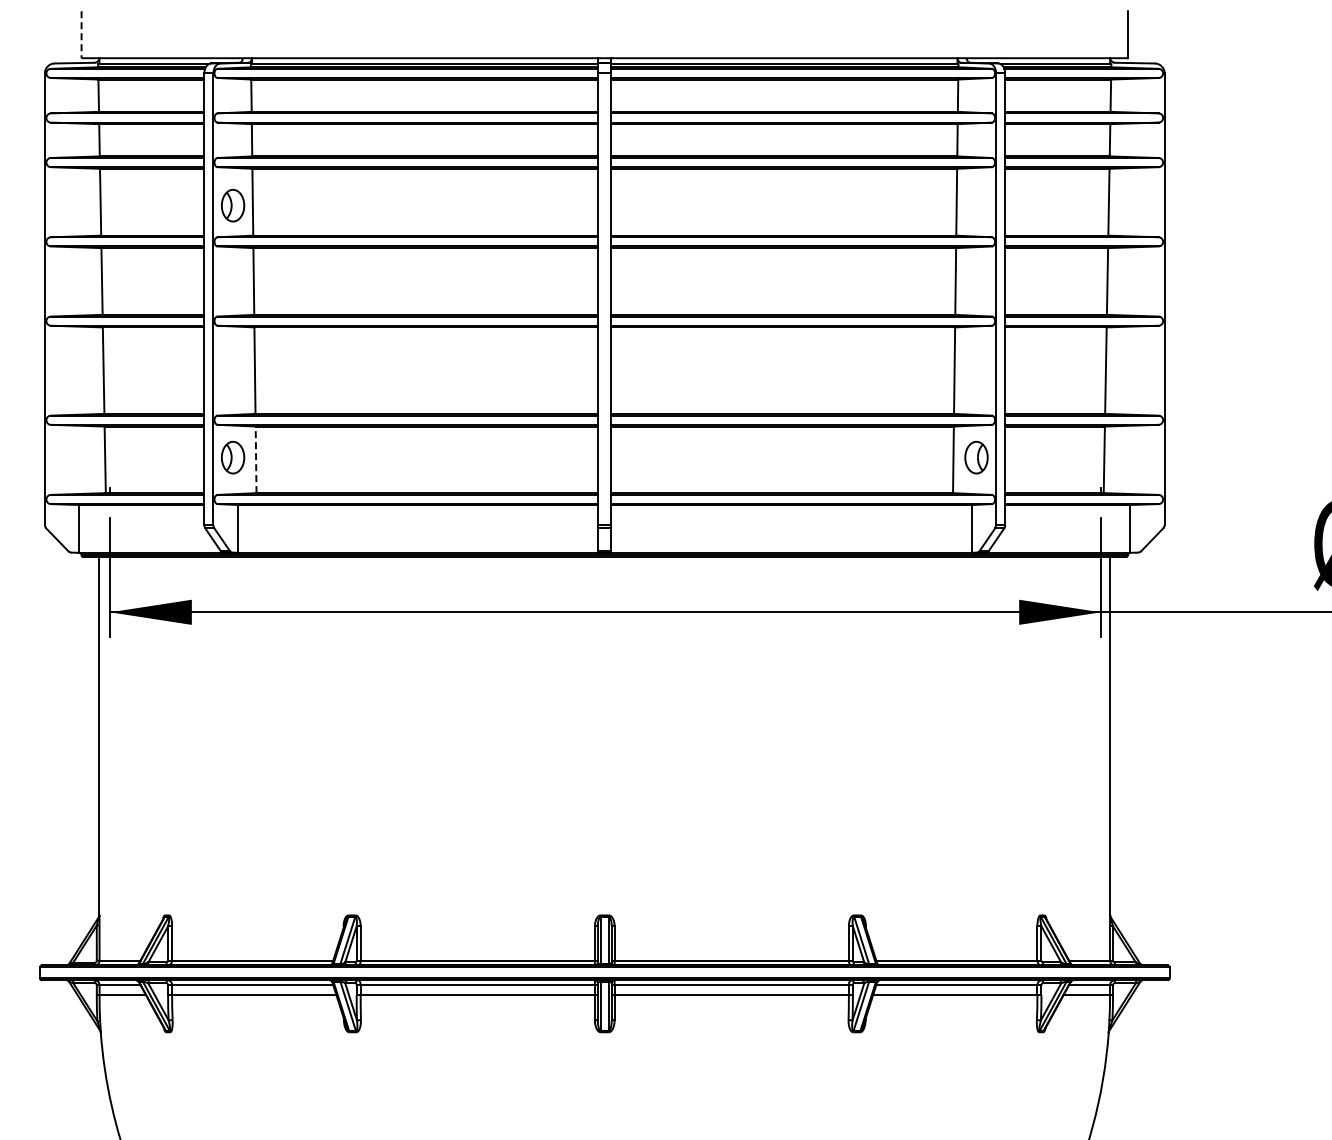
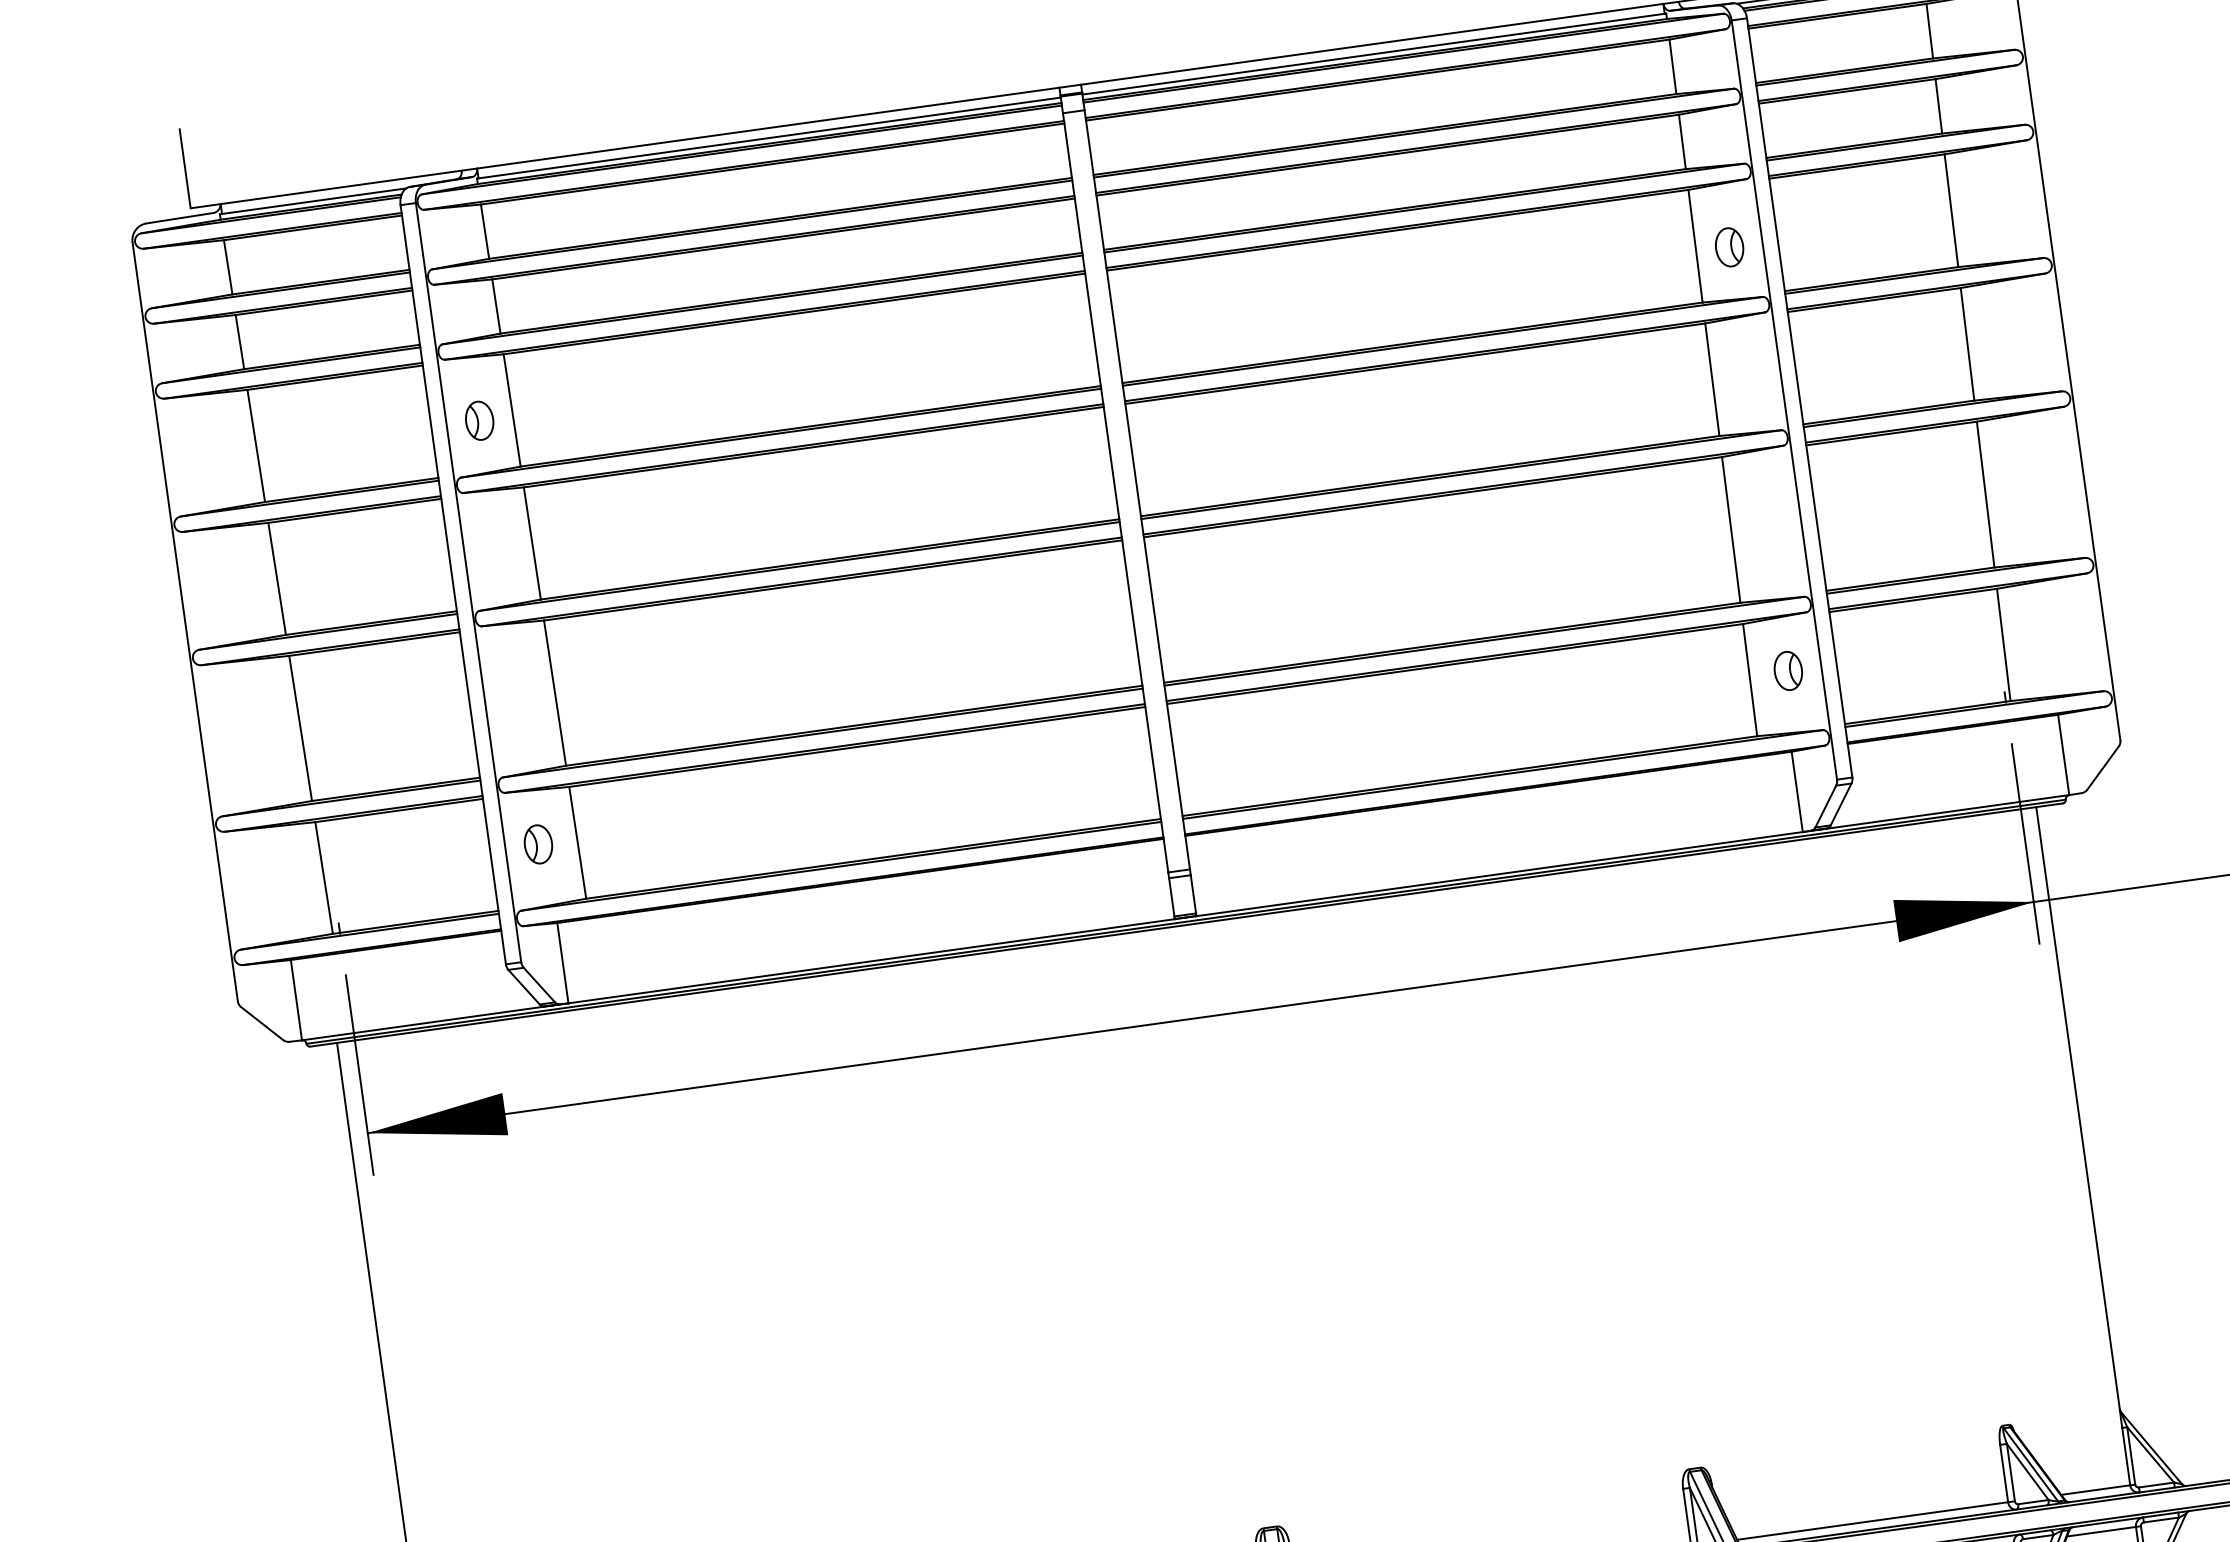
line: (81, 35) -> (185, 170), dashed -> solid
part: (232, 205) -> (478, 420), size x0.71
part: (976, 205) -> (1729, 247), added
part: (232, 457) -> (537, 844), size x0.71
part: (976, 457) -> (1788, 670), size x0.71
line: (256, 459) -> (578, 842), dashed -> solid

